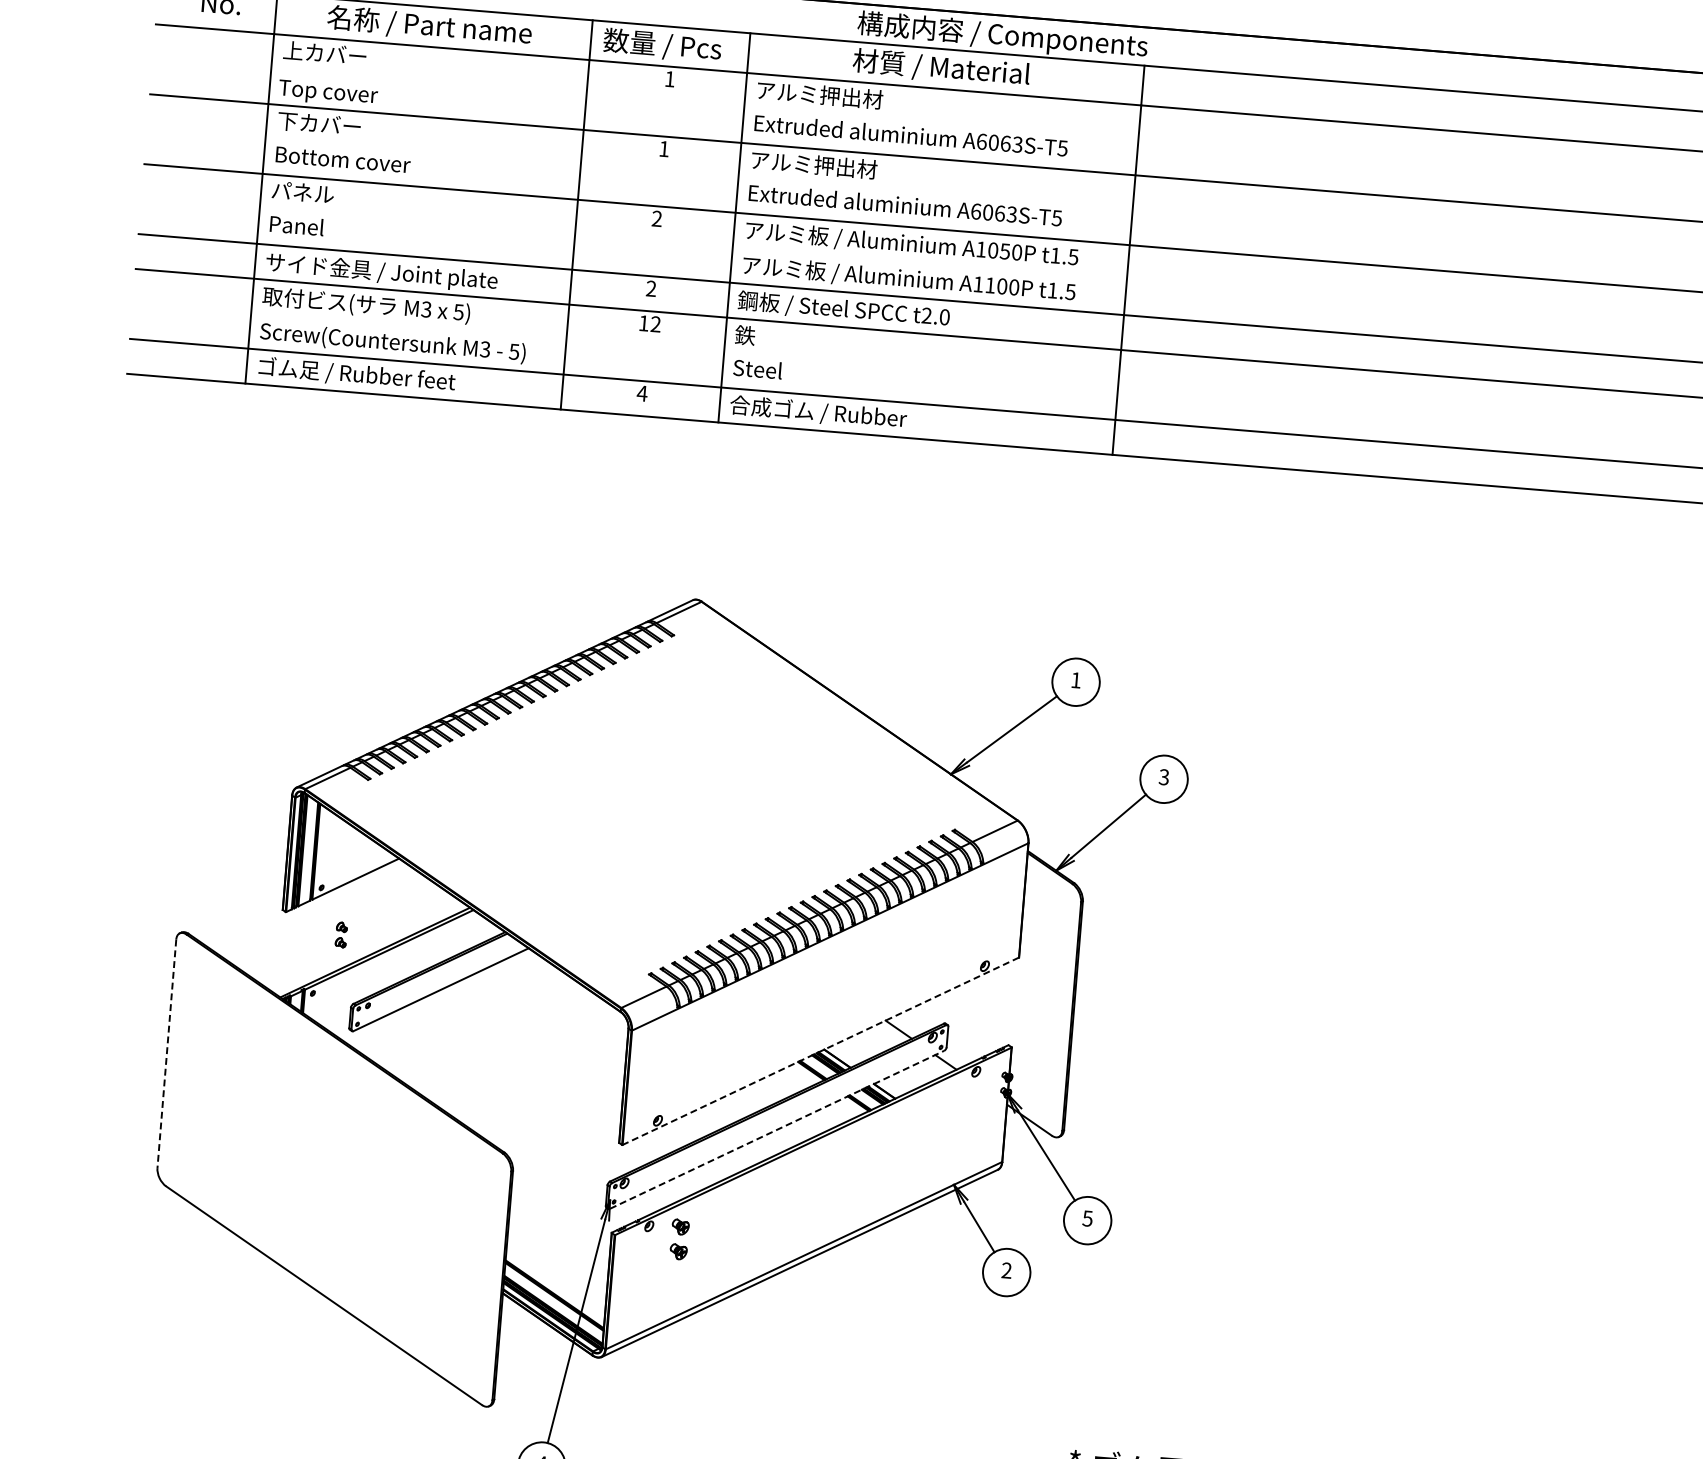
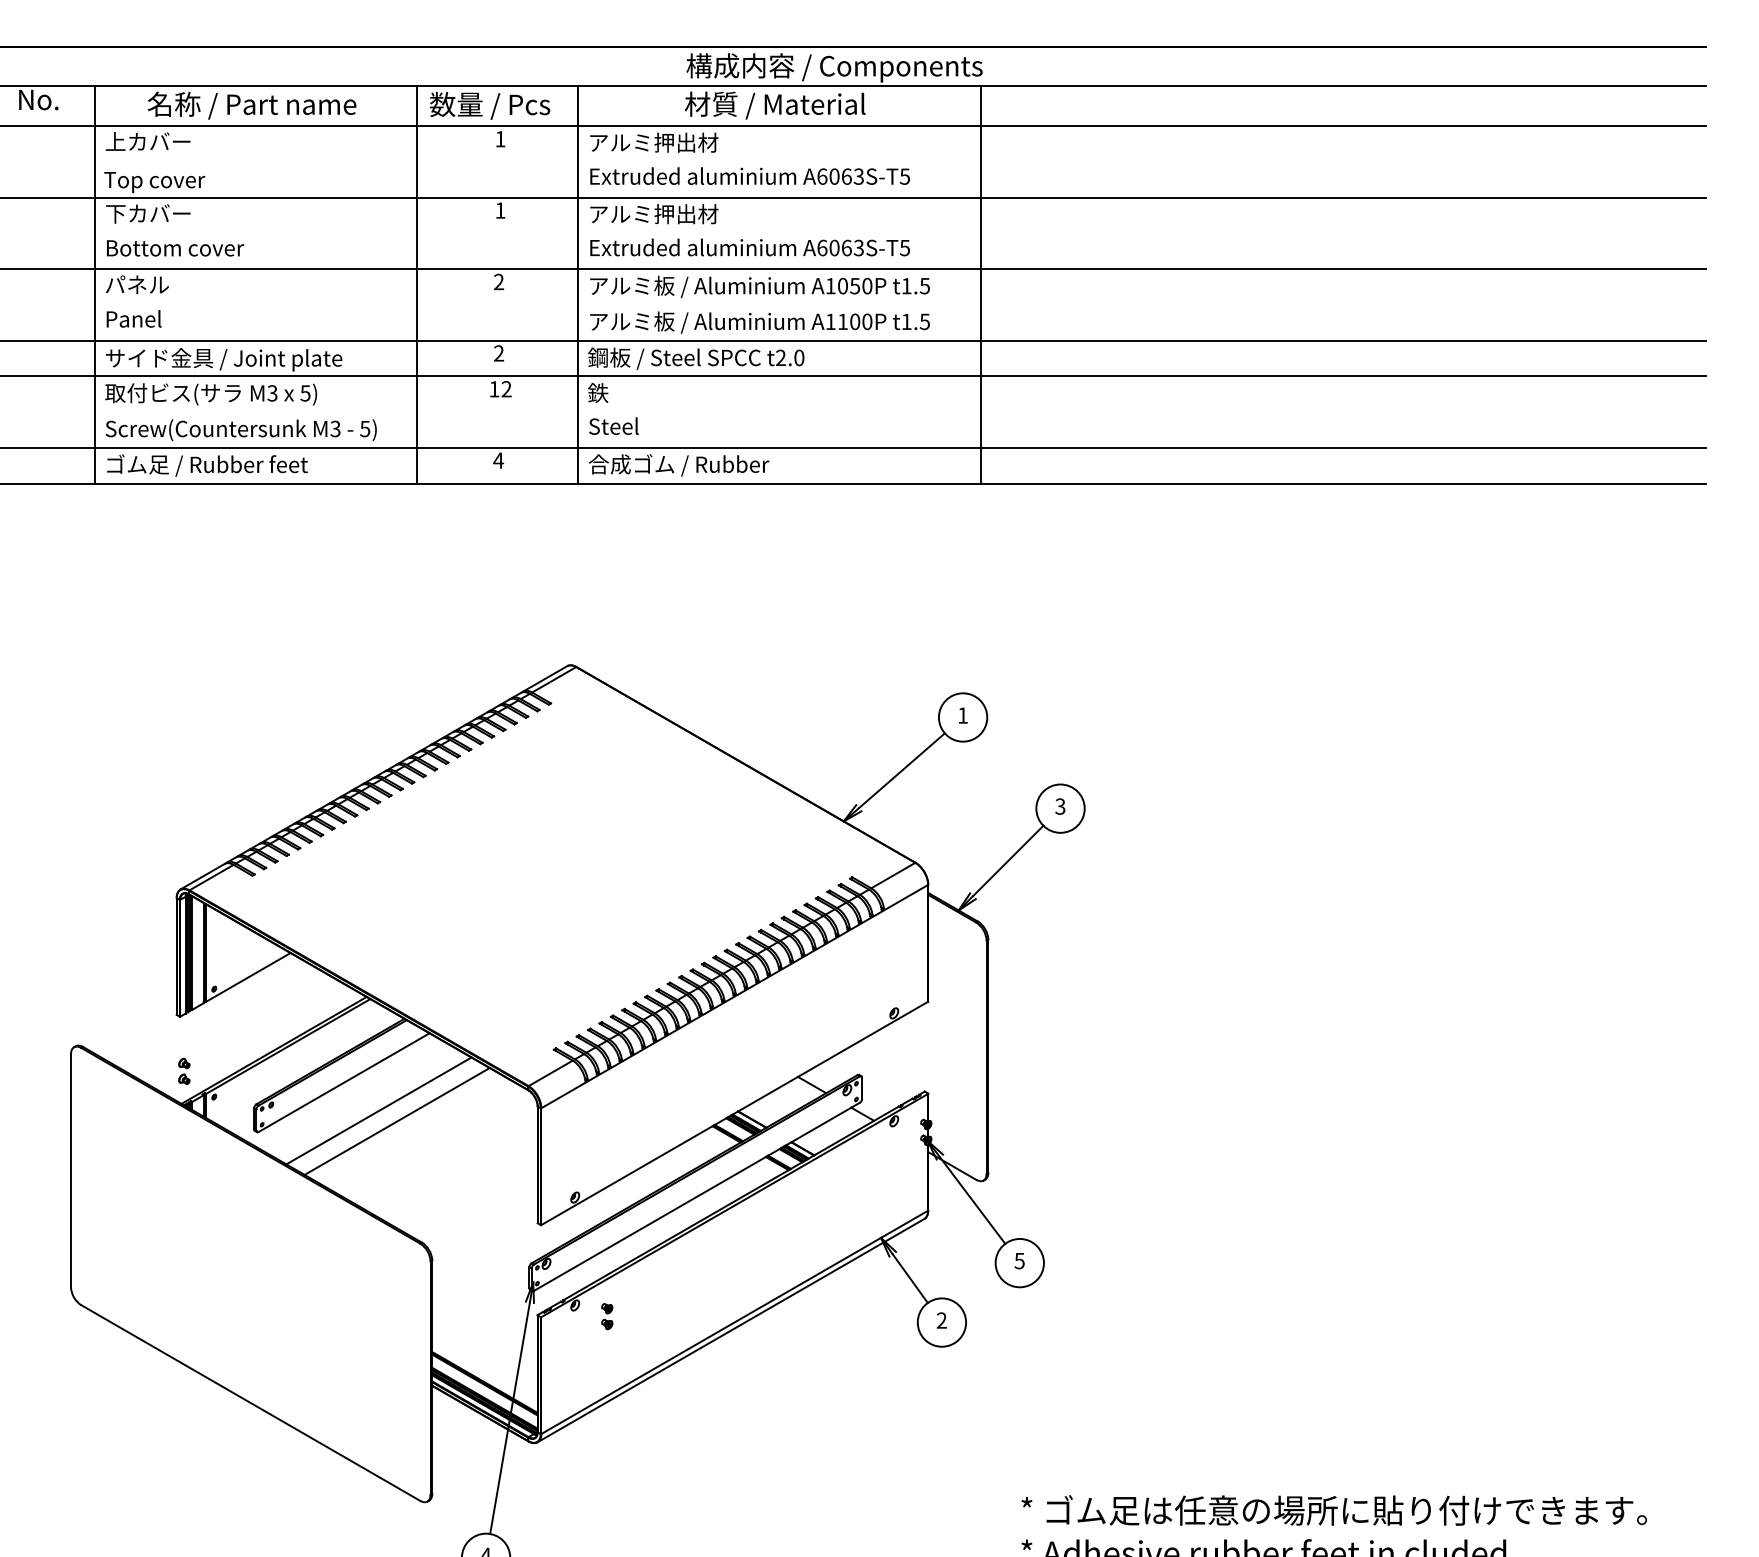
part: (341, 934) -> (184, 1070), moved
line: (472, 1019) -> (378, 1110), added
line: (489, 1031) -> (396, 1121), added
line: (820, 1051) -> (734, 1113), dashed -> solid
line: (167, 1053) -> (71, 1170), dashed -> solid
line: (777, 1129) -> (697, 1196), dashed -> solid
part: (679, 1239) -> (607, 1316), size x0.62

